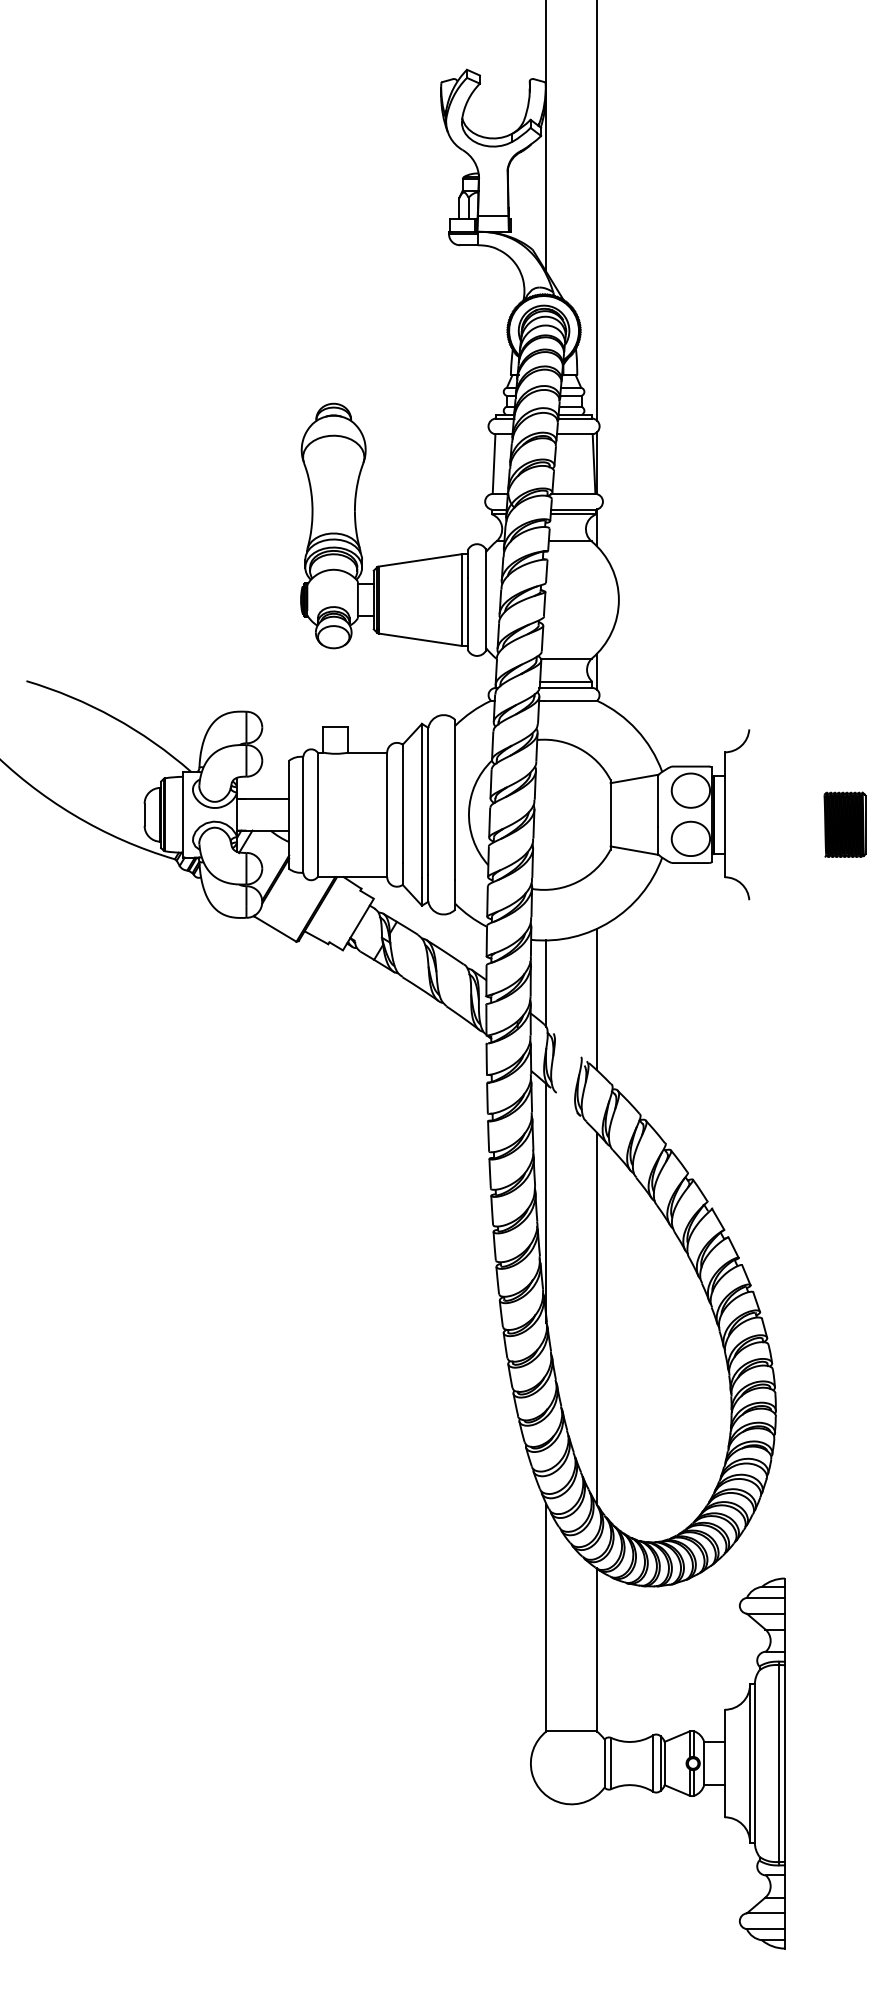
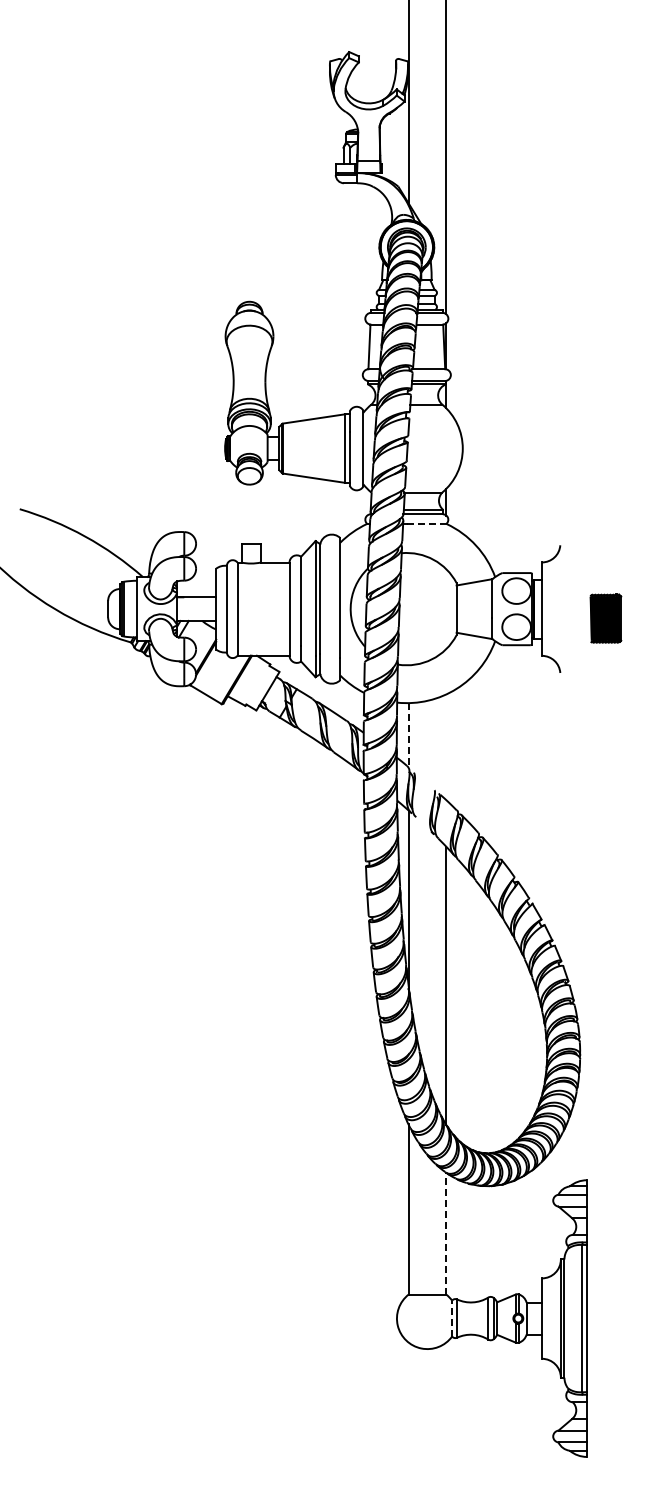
line: (570, 701) -> (426, 524), solid -> dashed
part: (844, 824) -> (605, 618), moved
line: (546, 985) -> (408, 736), solid -> dashed
line: (597, 999) -> (446, 747), removed
line: (597, 1649) -> (446, 1233), solid -> dashed
line: (605, 1763) -> (452, 1318), solid -> dashed

